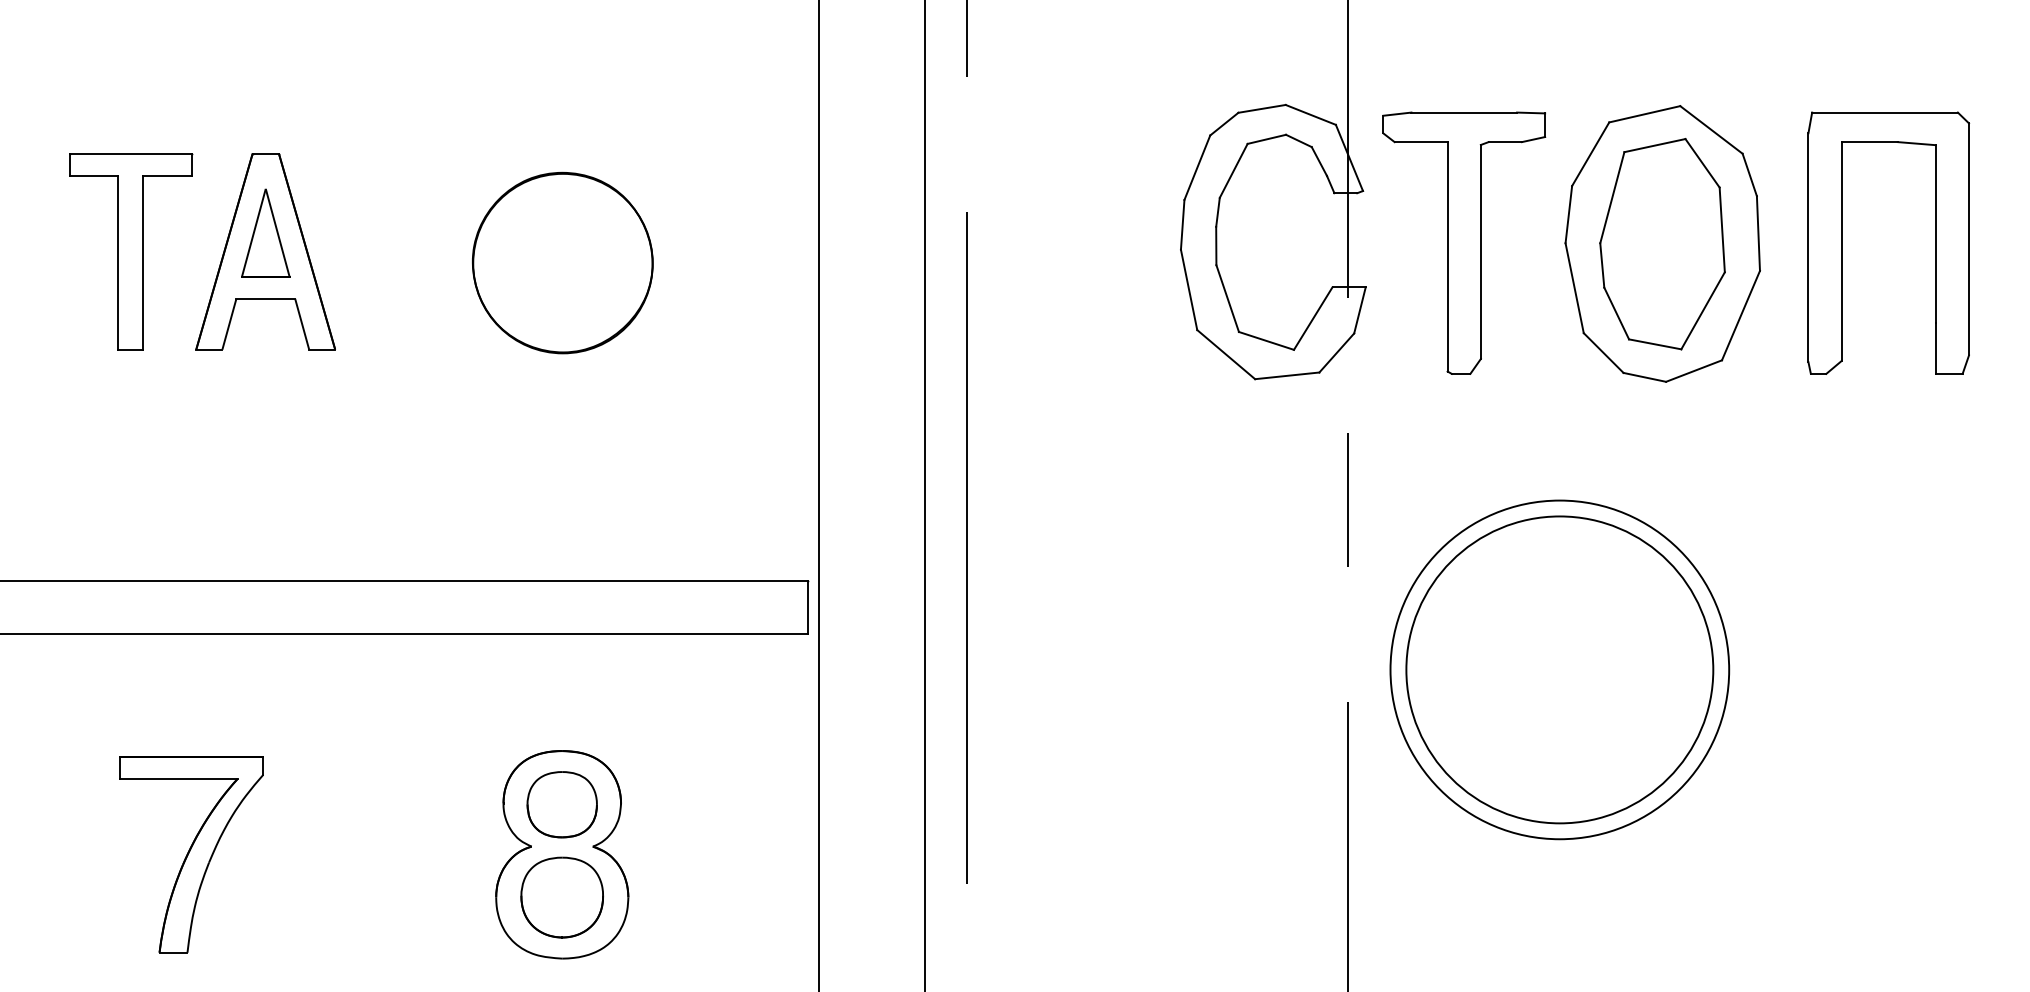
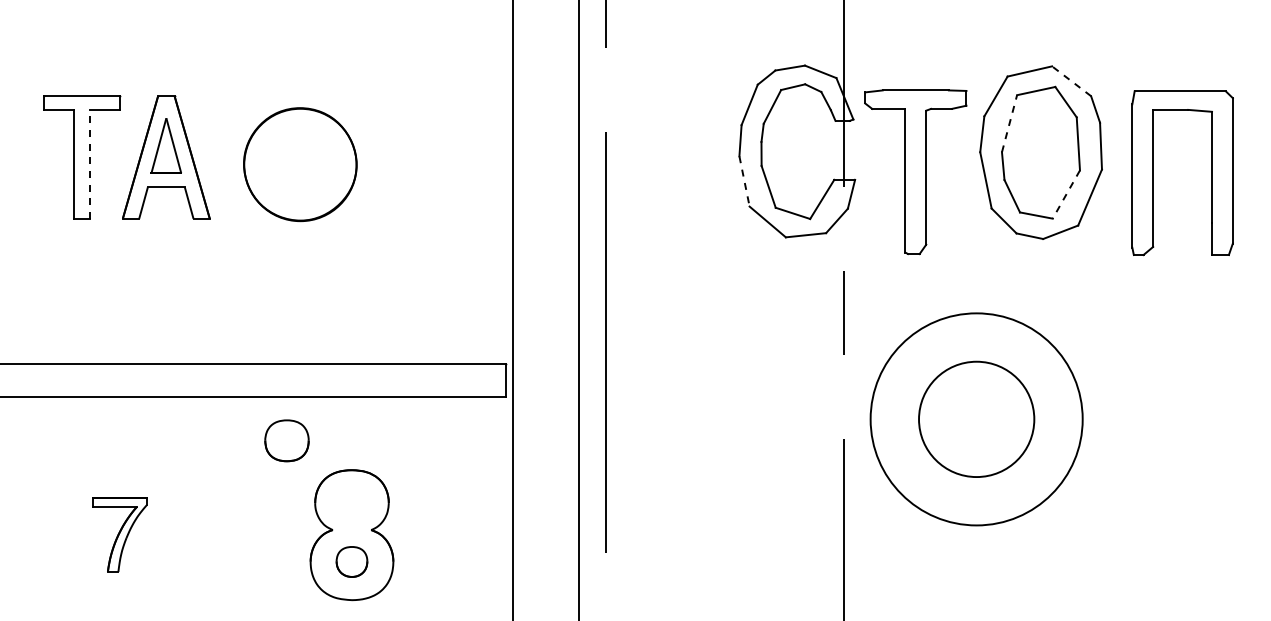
line: (1711, 130) -> (1071, 81), solid -> dashed
line: (1612, 197) -> (1009, 123), solid -> dashed
part: (1463, 243) -> (915, 172), moved
part: (1842, 243) -> (1153, 173), moved
line: (143, 261) -> (89, 163), solid -> dashed
part: (563, 262) -> (300, 164), moved
line: (1189, 289) -> (744, 181), solid -> dashed
line: (1703, 310) -> (1066, 194), solid -> dashed
circle: (1559, 670) -> (976, 419), size x0.6
part: (561, 804) -> (286, 440), moved
part: (190, 853) -> (119, 534), size x0.6
part: (561, 896) -> (351, 561), size x0.6

